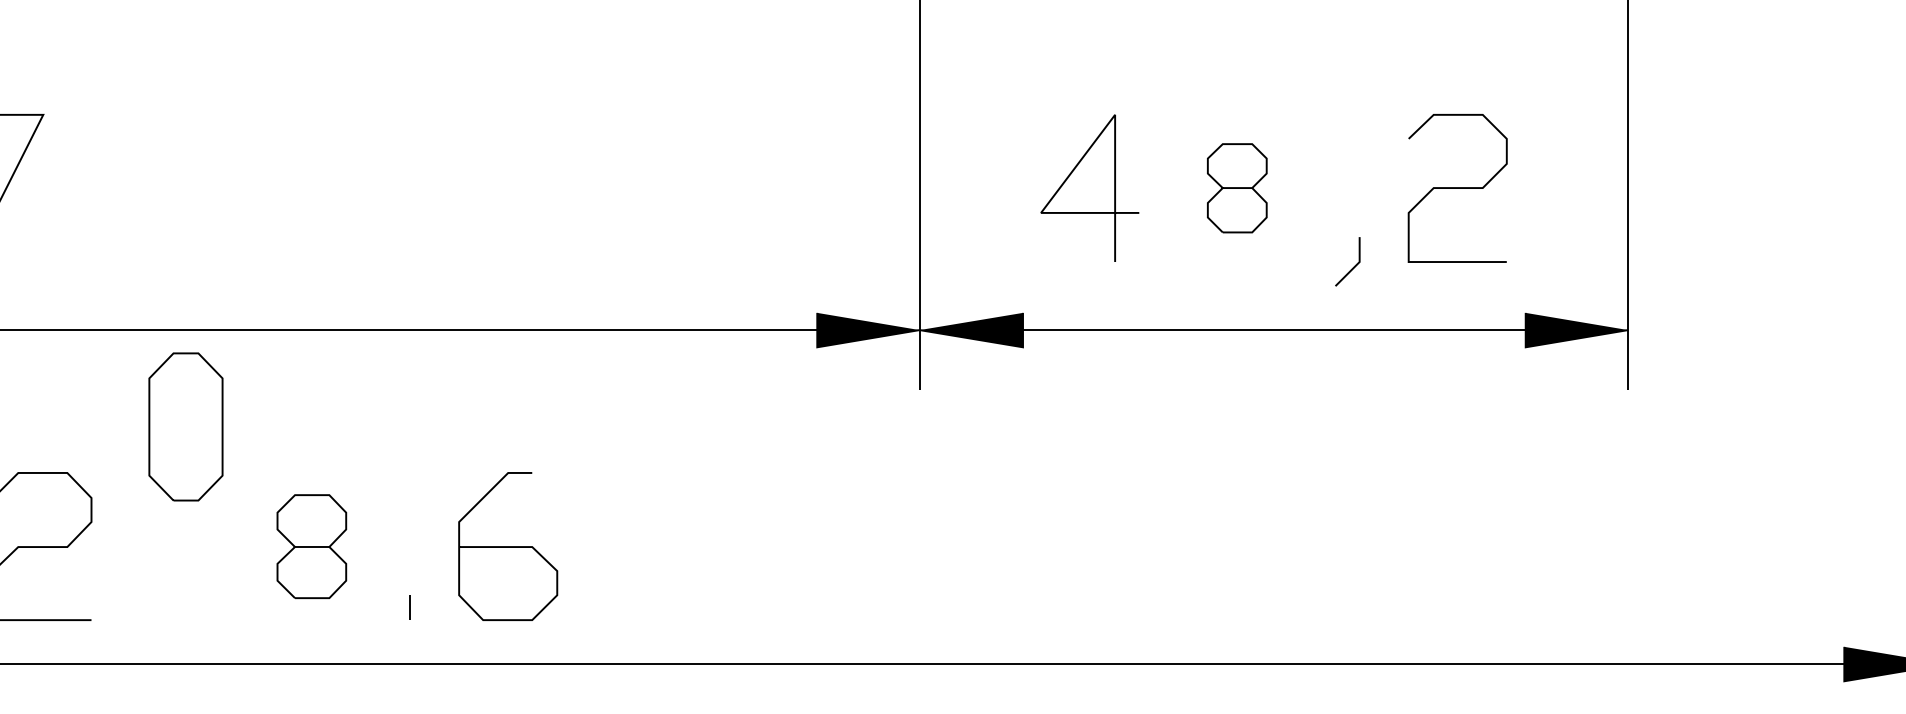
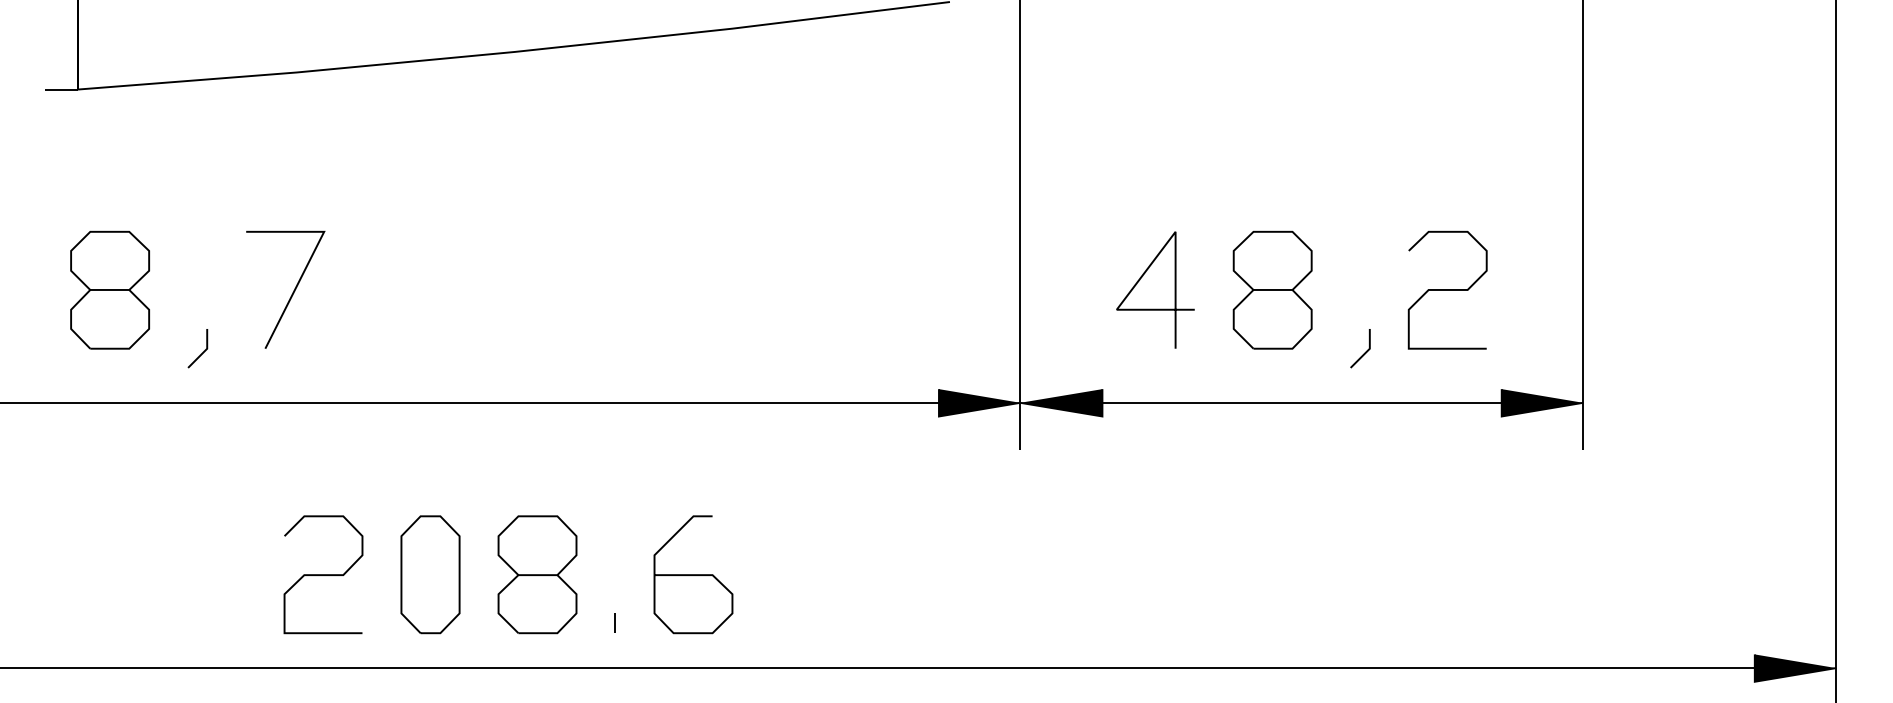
part: (1237, 187) -> (1272, 289), size x1.67
part: (185, 426) -> (430, 574), moved
part: (311, 546) -> (537, 574), size x1.43

